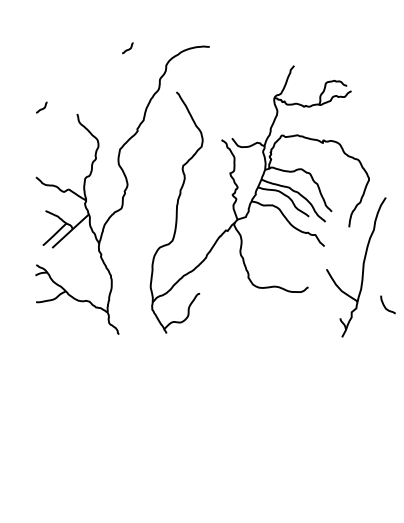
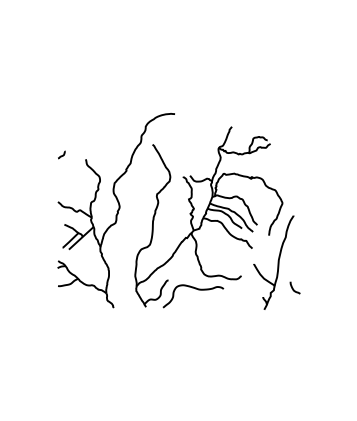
curve: (128, 47) -> (120, 114), removed
curve: (240, 307) -> (195, 289), added

